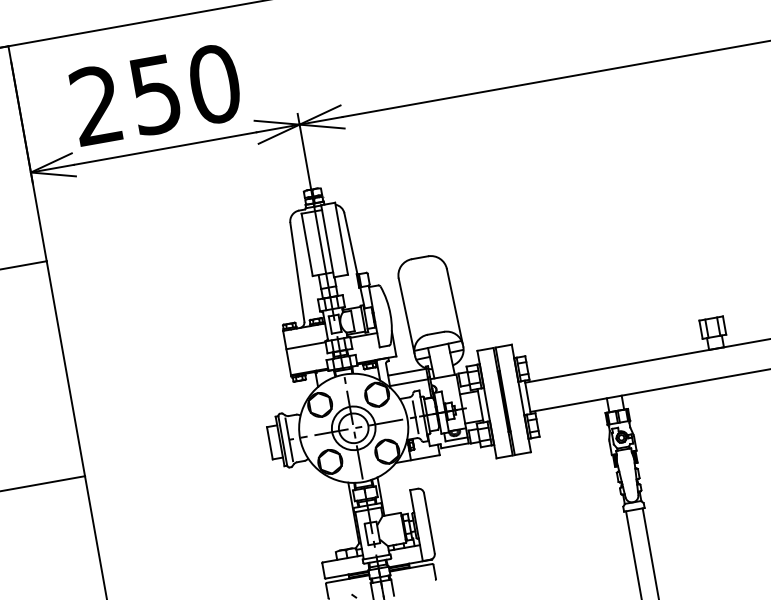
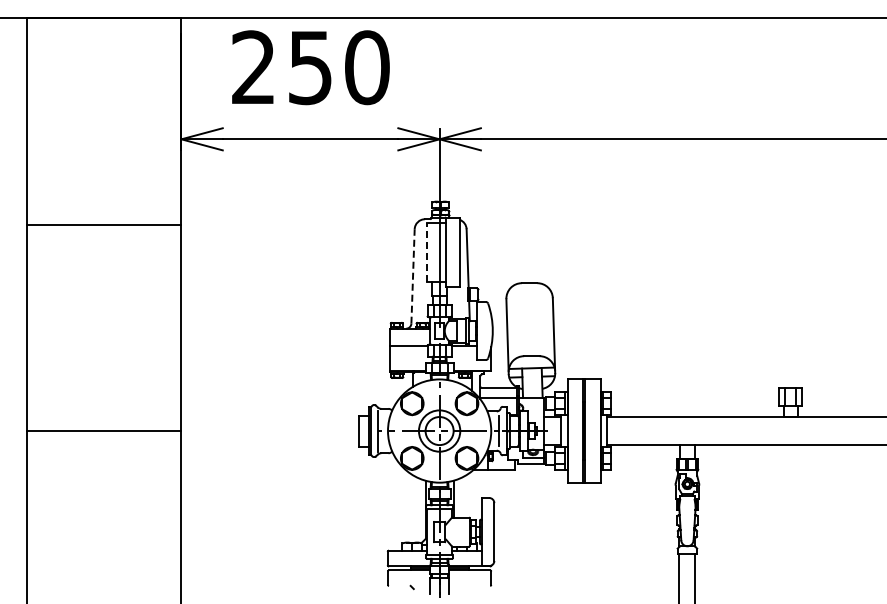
text: (155, 94) -> (310, 67), moved
line: (306, 244) -> (426, 252), solid -> dashed
line: (297, 271) -> (413, 275), solid -> dashed

